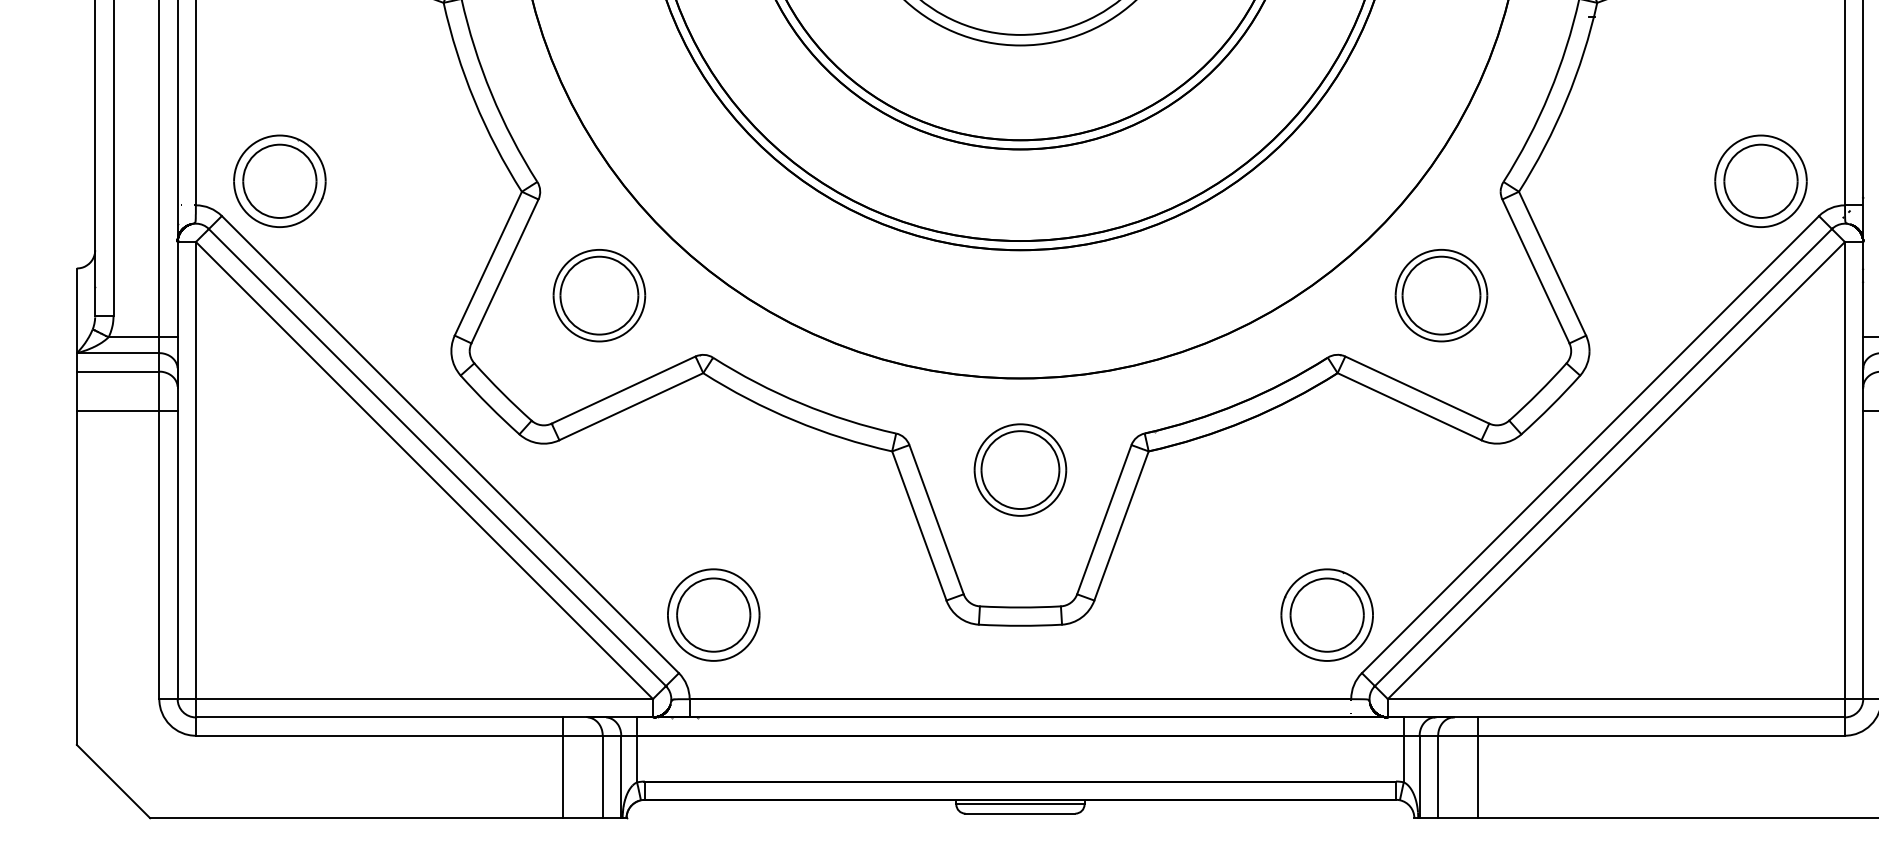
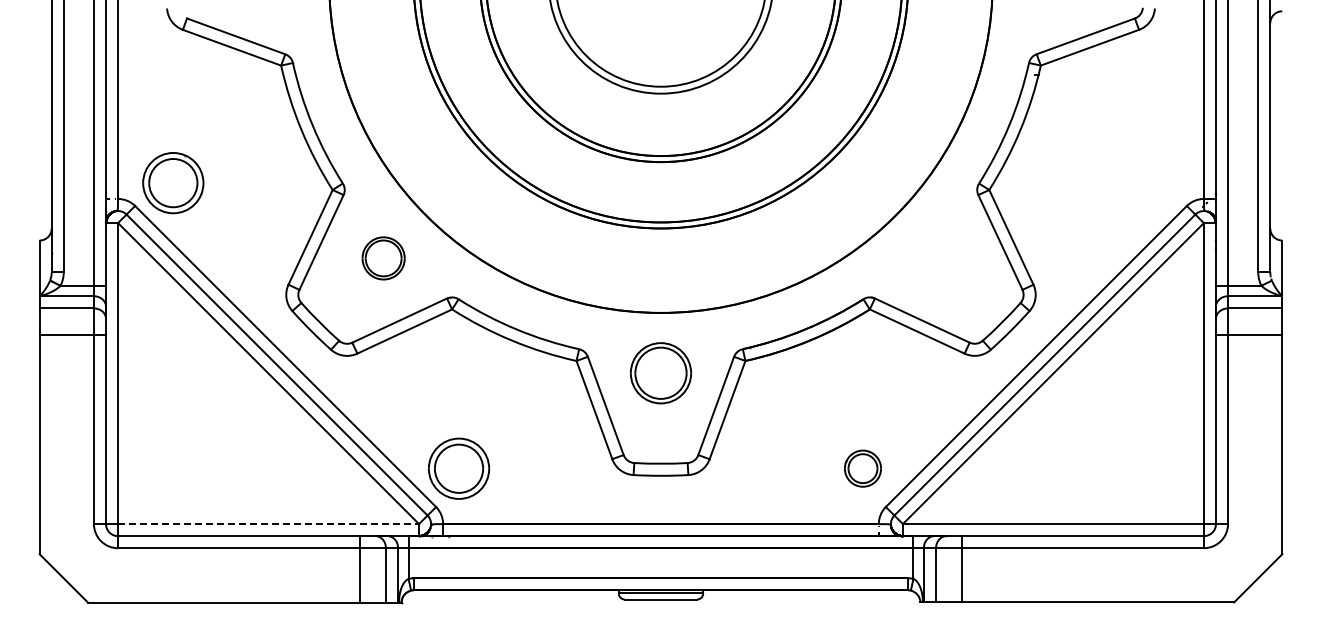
part: (1760, 181) -> (1148, 183), removed
part: (599, 295) -> (383, 258), size x0.7
part: (1441, 295) -> (938, 258), removed
part: (1326, 614) -> (862, 468), size x0.6
line: (425, 699) -> (269, 524), solid -> dashed

